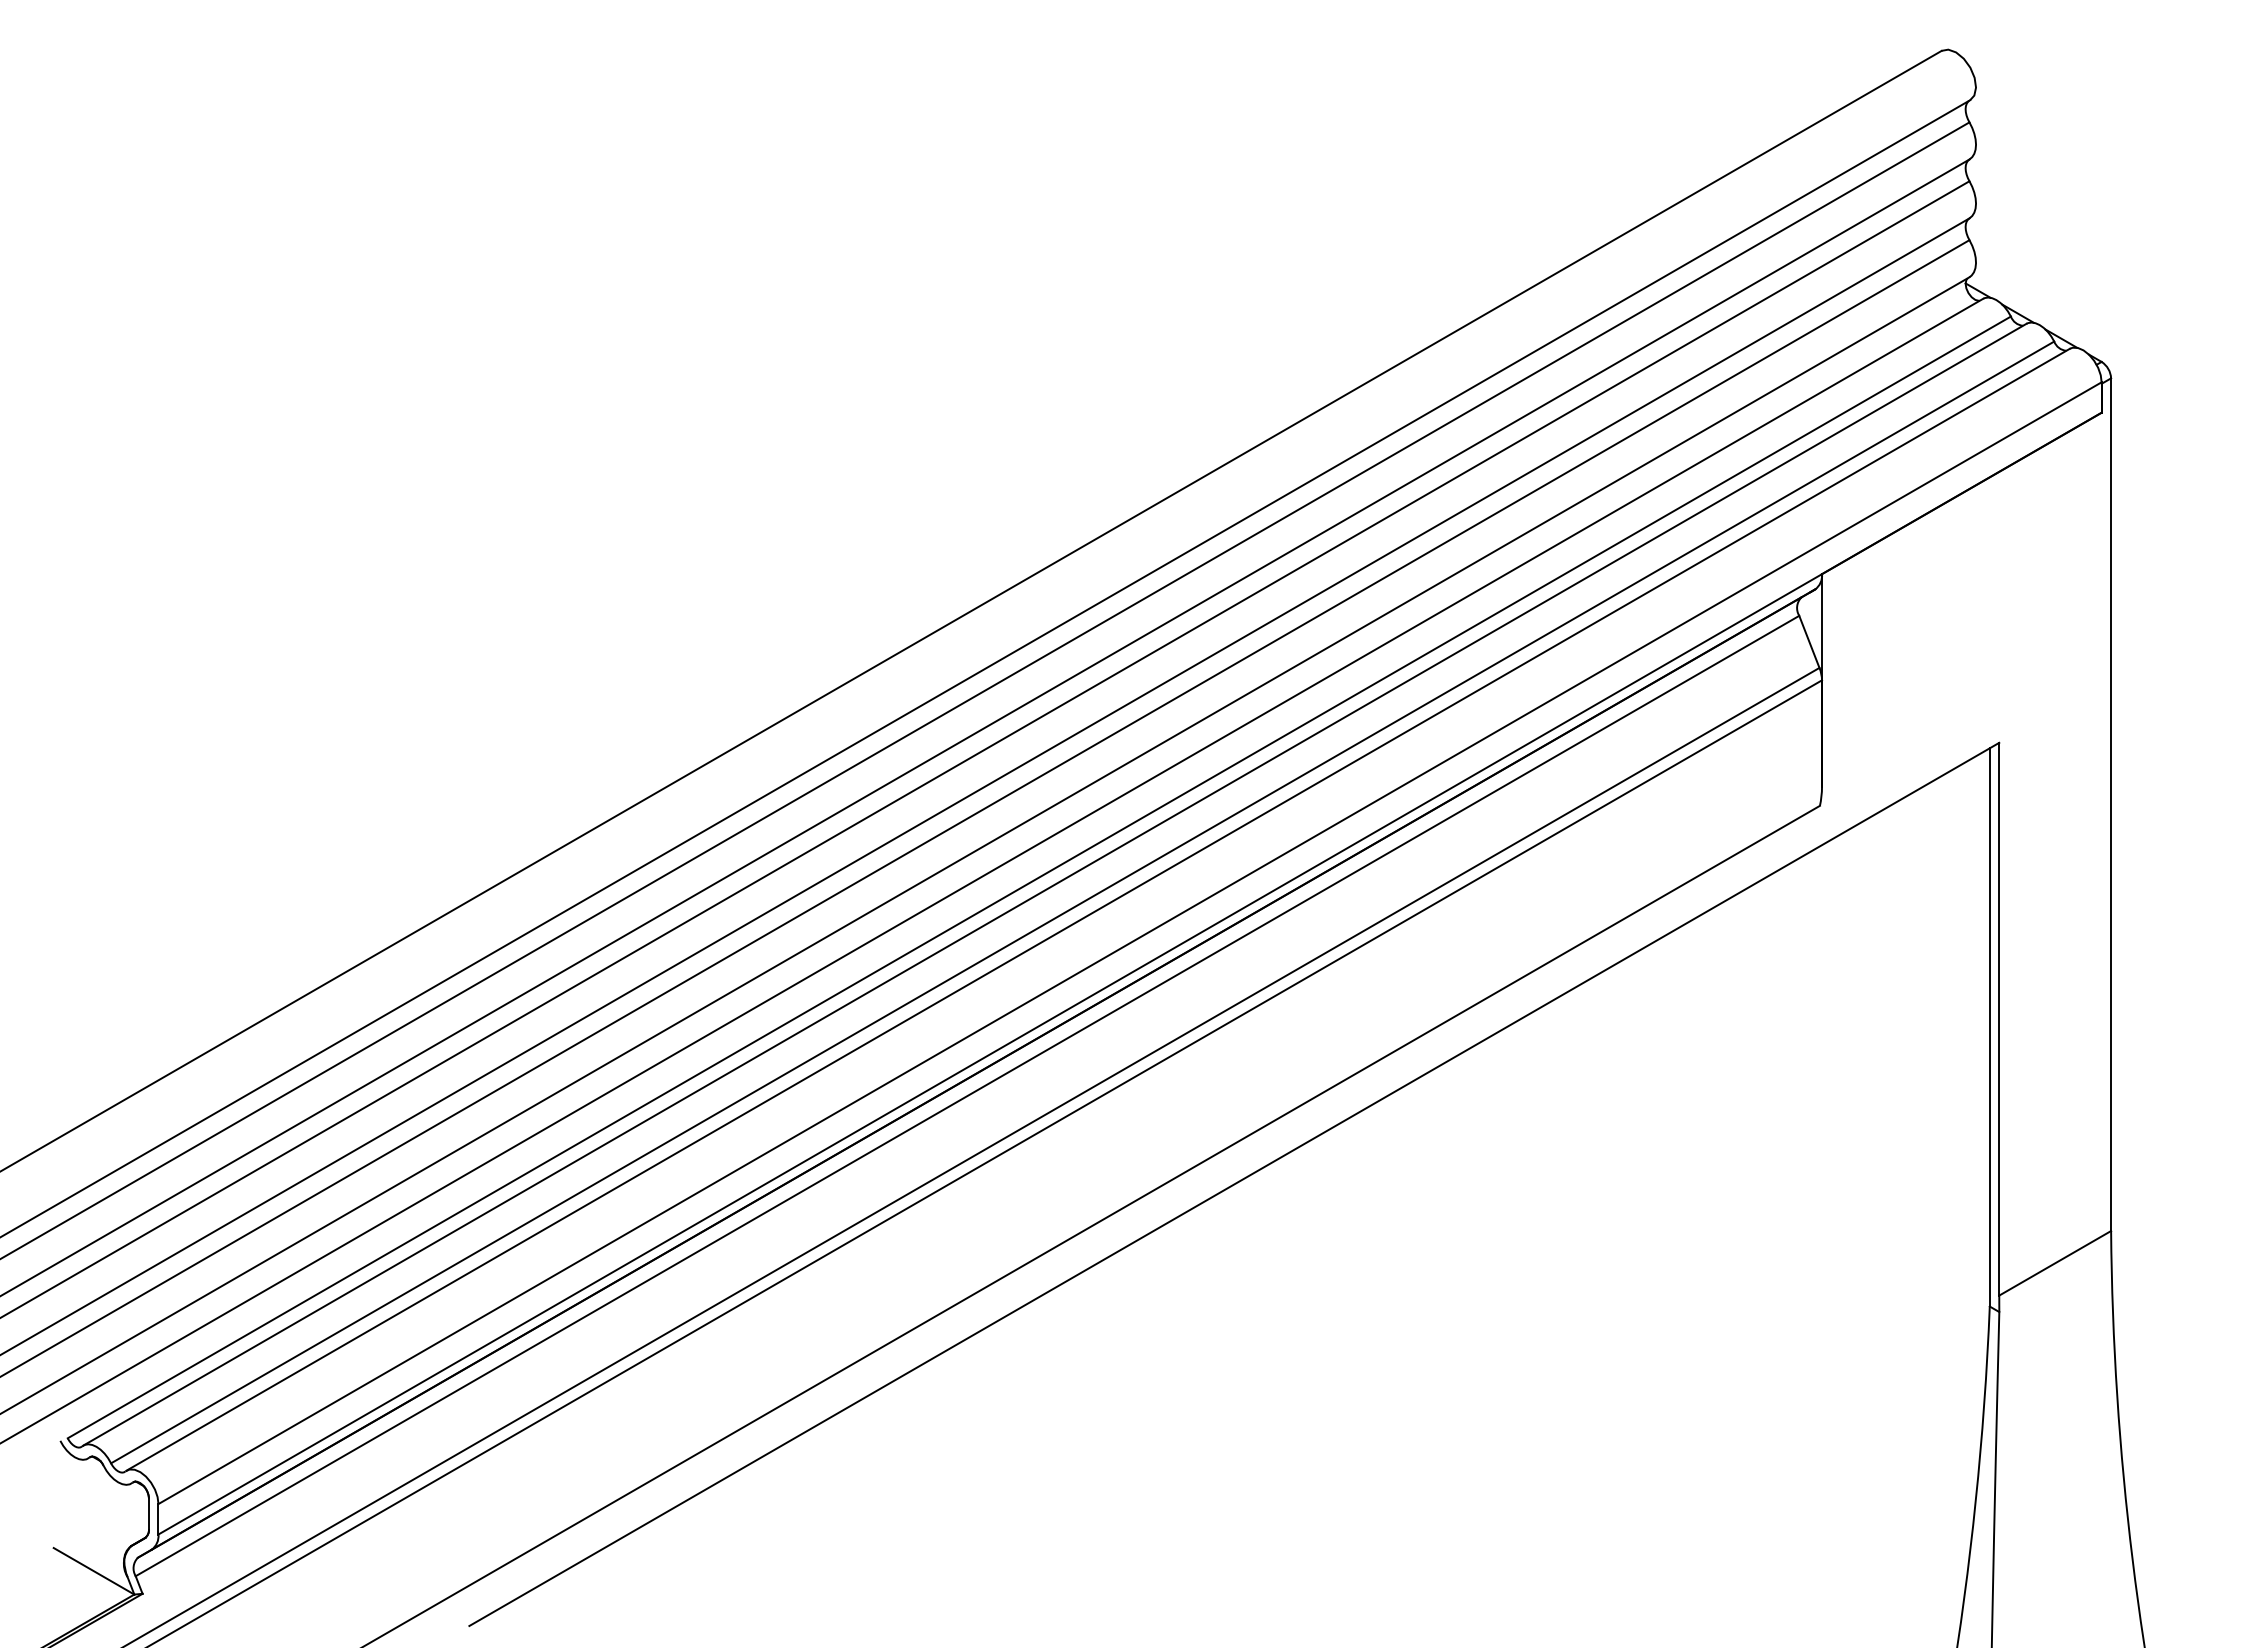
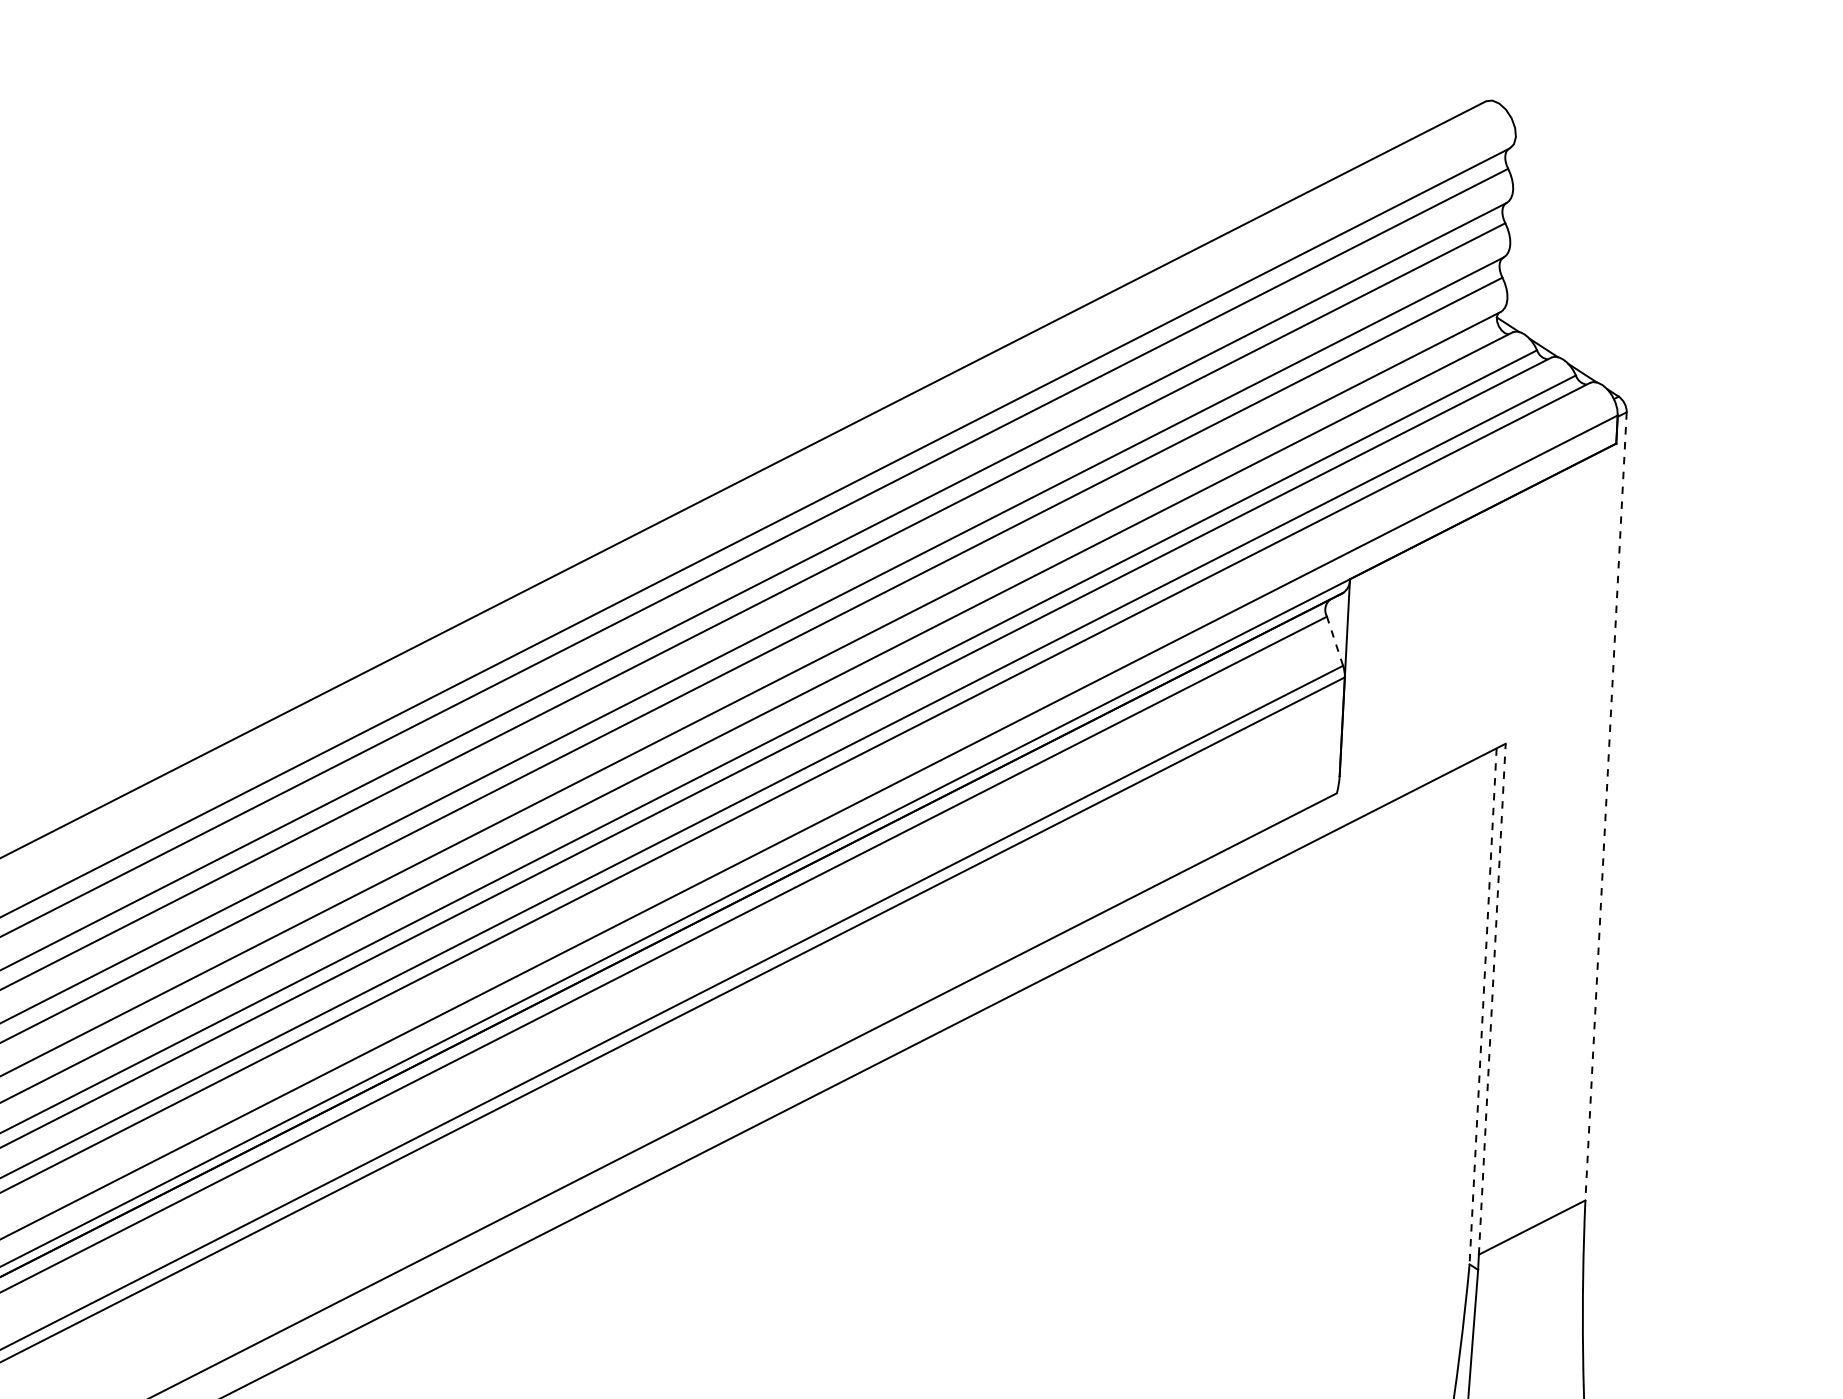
line: (1809, 641) -> (1335, 640), solid -> dashed
line: (2111, 805) -> (1606, 807), solid -> dashed
line: (1999, 1018) -> (1492, 998), solid -> dashed
line: (1989, 1027) -> (1482, 1006), solid -> dashed

